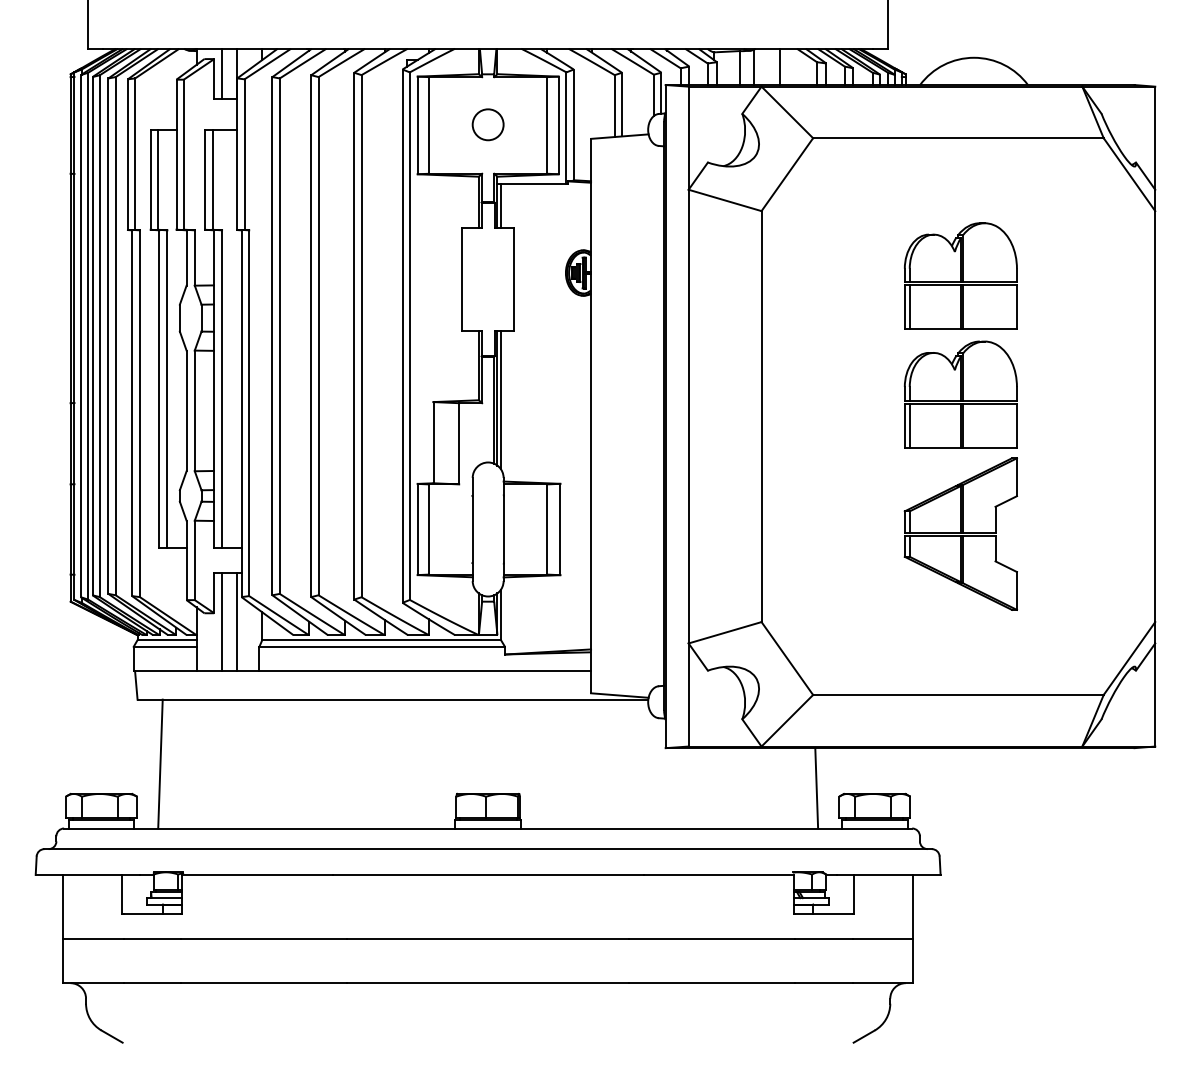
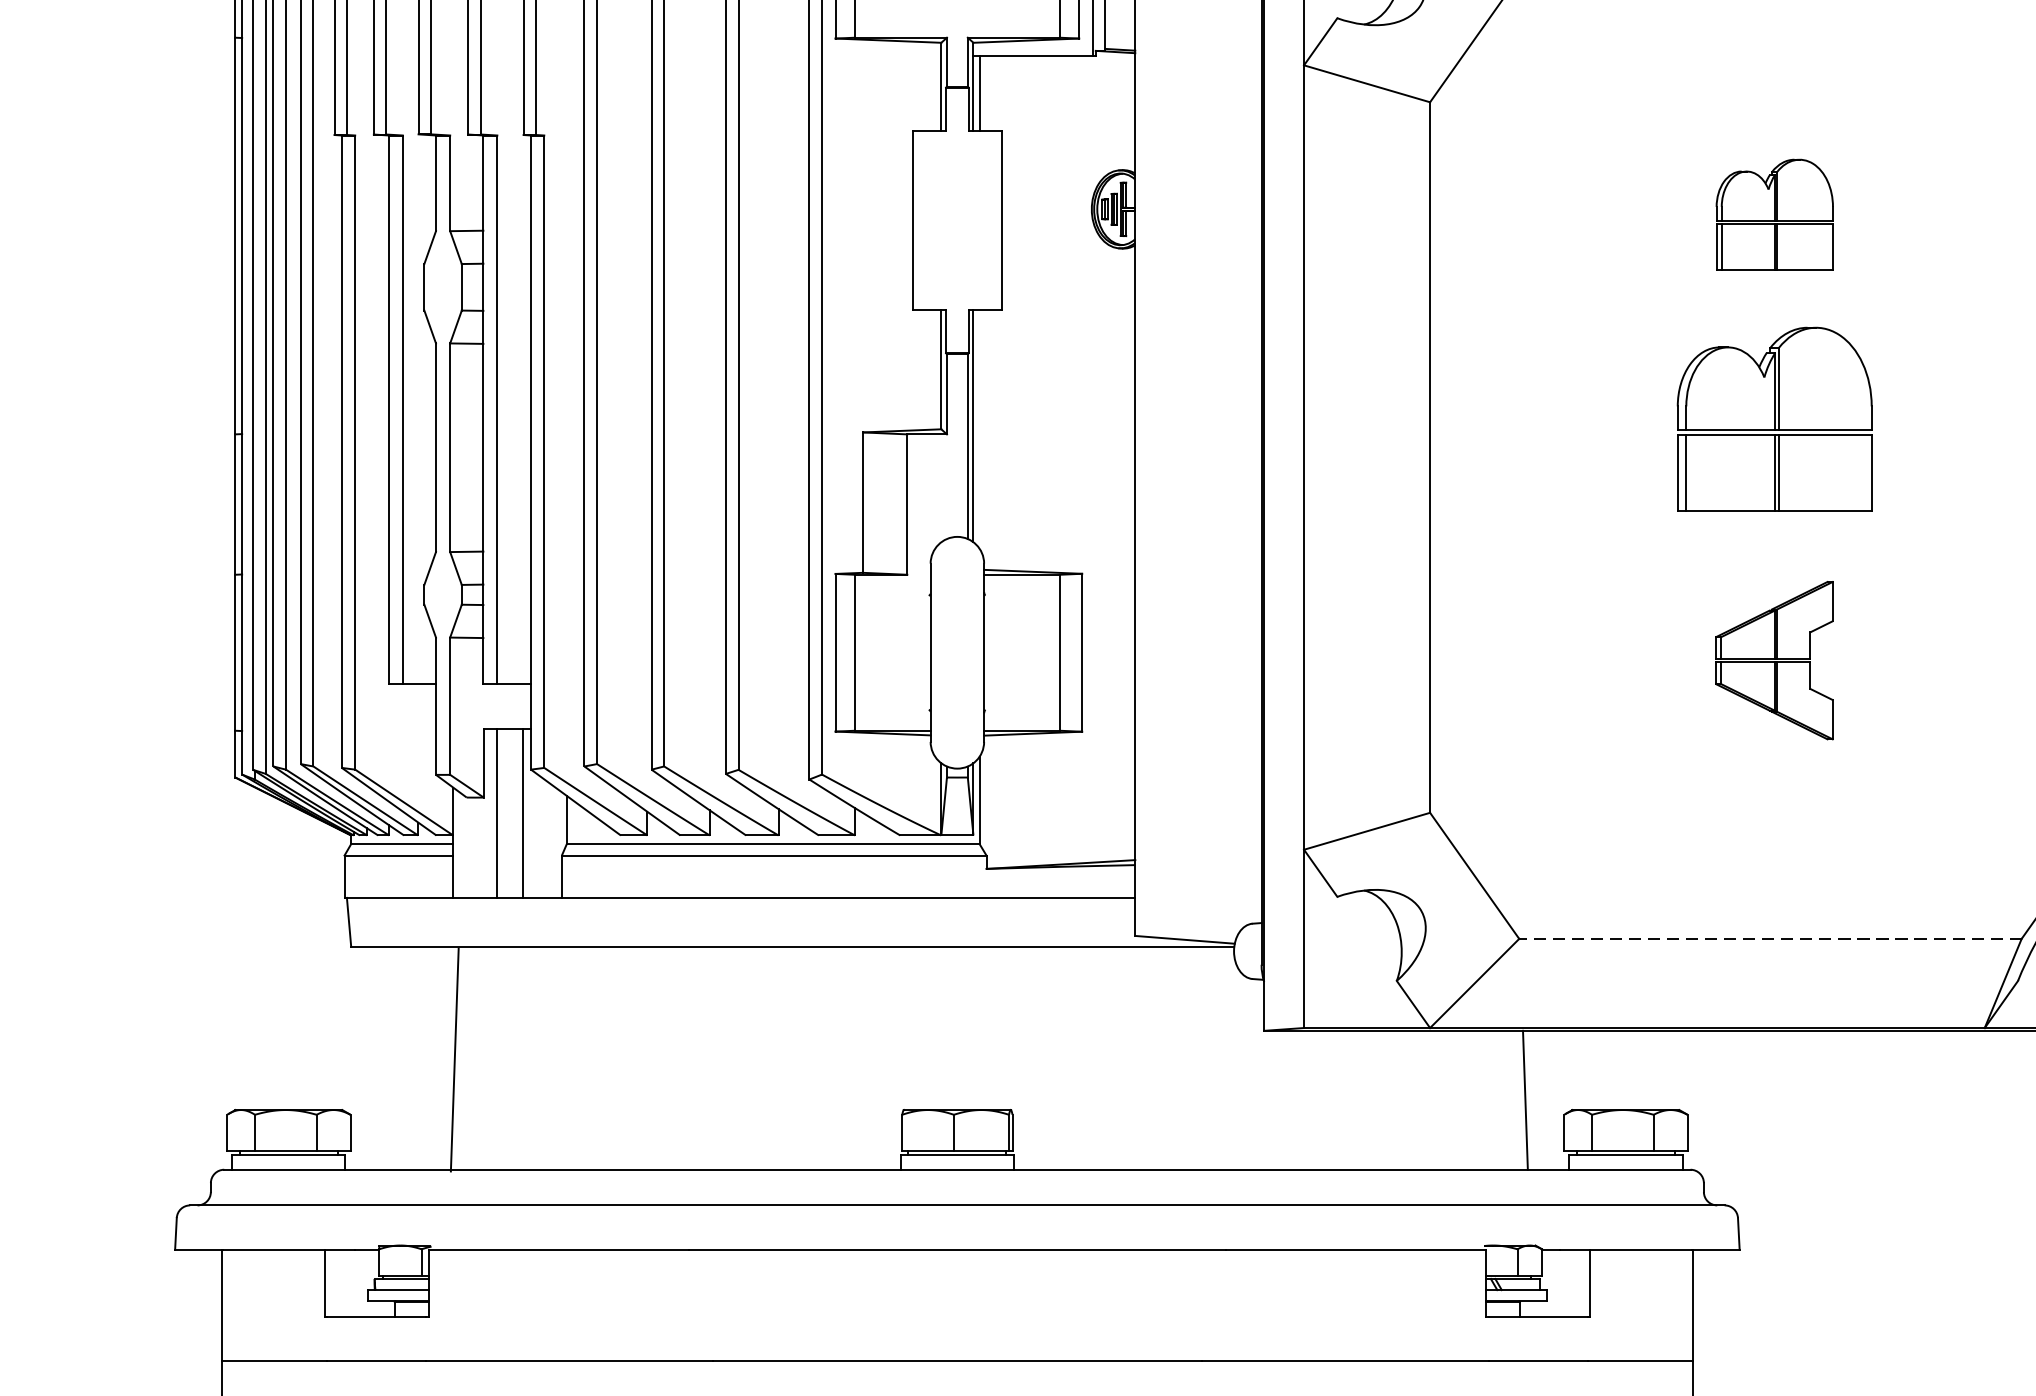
part: (960, 275) -> (1774, 213), size x0.6
line: (500, 400) -> (978, 429), removed
part: (960, 533) -> (1774, 659), size x0.6
line: (957, 694) -> (1768, 938), solid -> dashed
line: (160, 763) -> (454, 1059), moved

